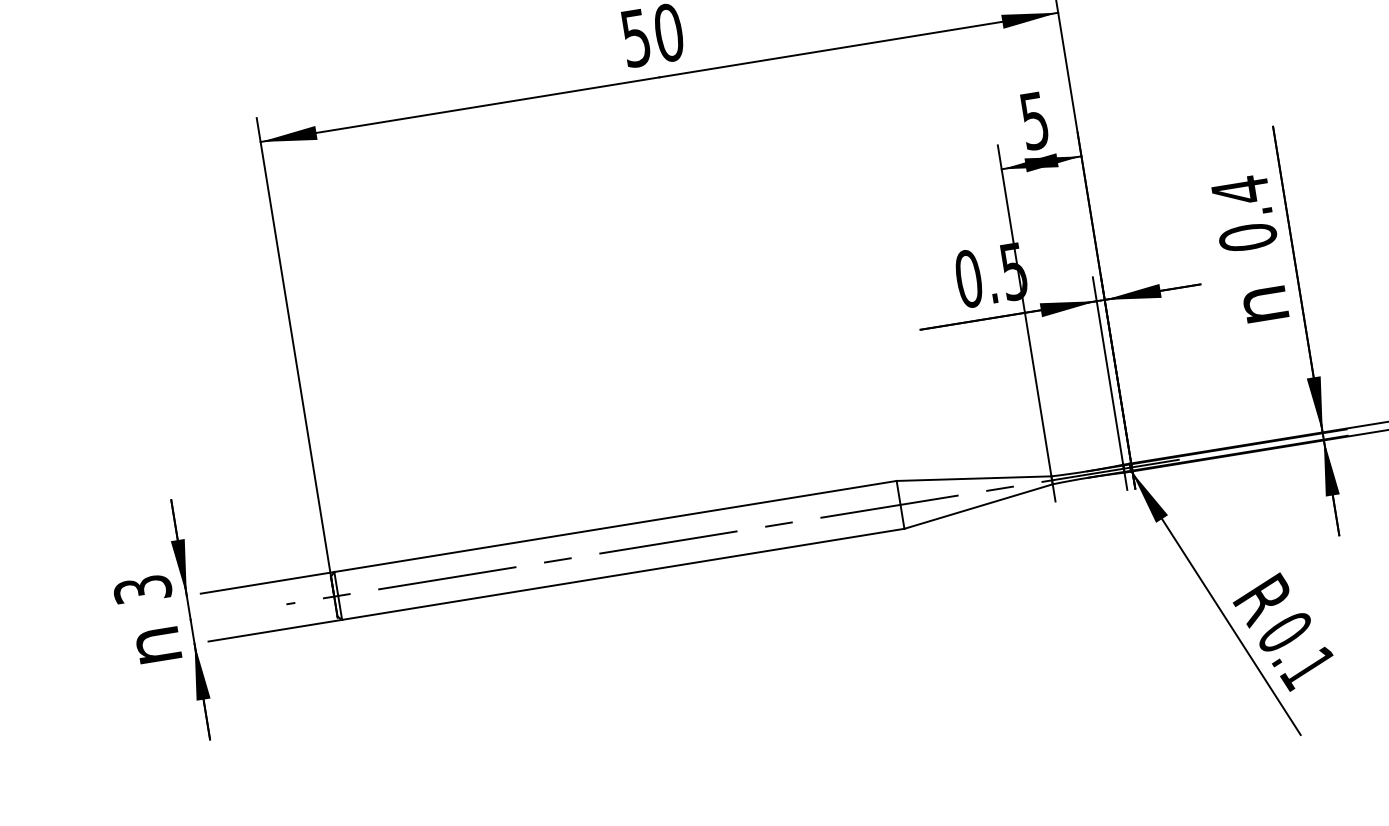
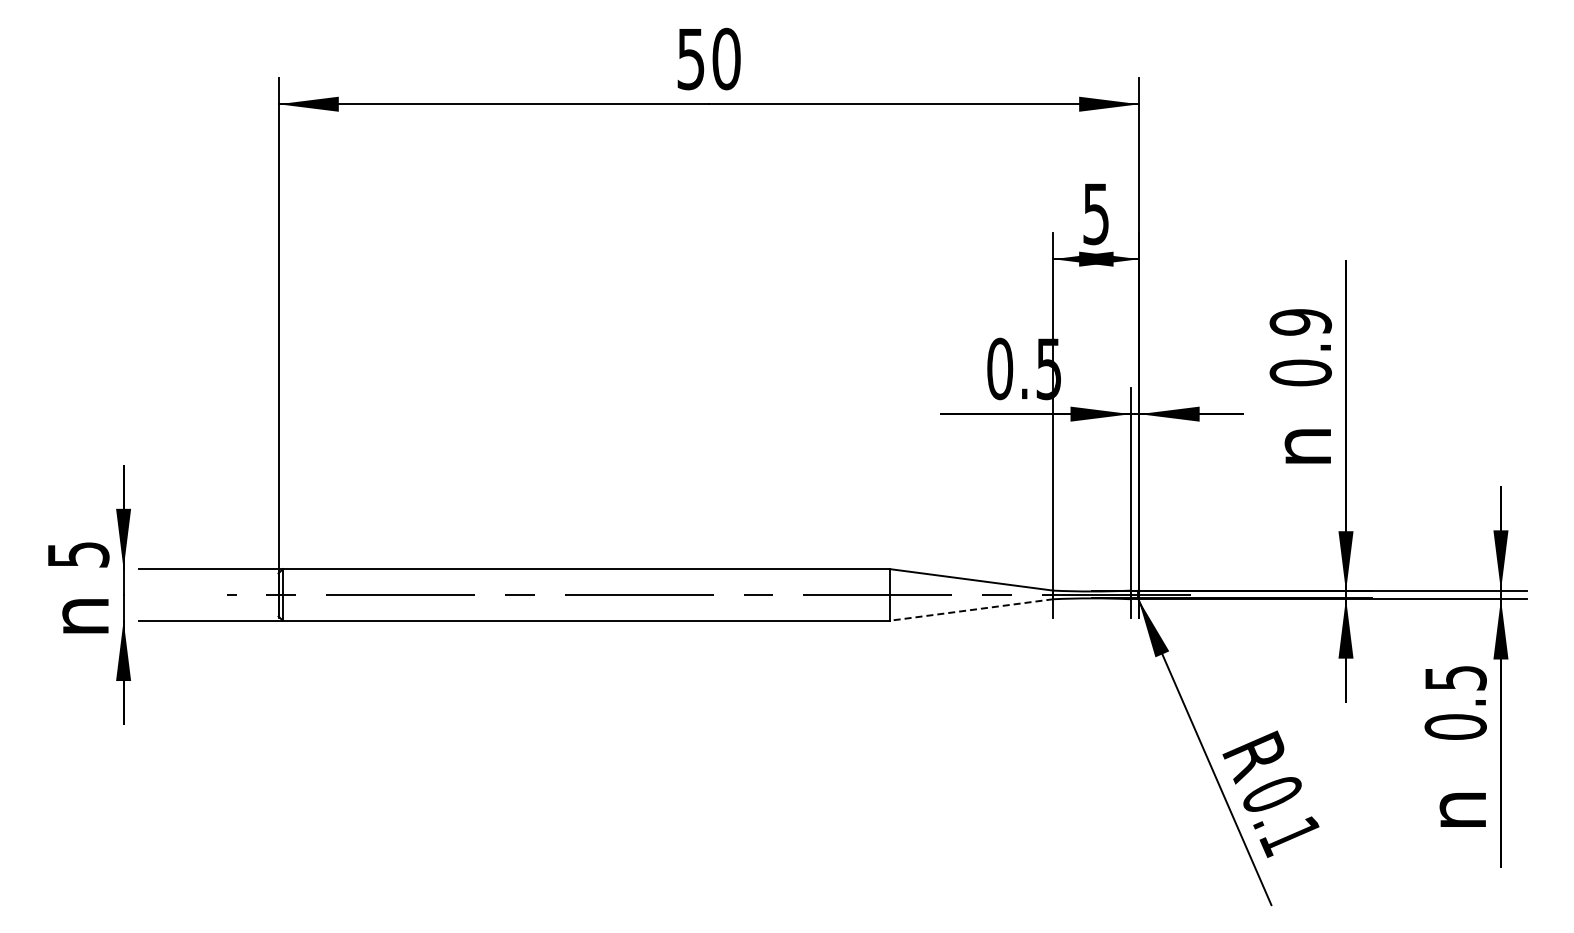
text: (1240, 190) -> (1300, 322), 0.4 -> 0.9
line: (978, 507) -> (971, 610), solid -> dashed
text: (141, 589) -> (77, 554), 3 -> 5

